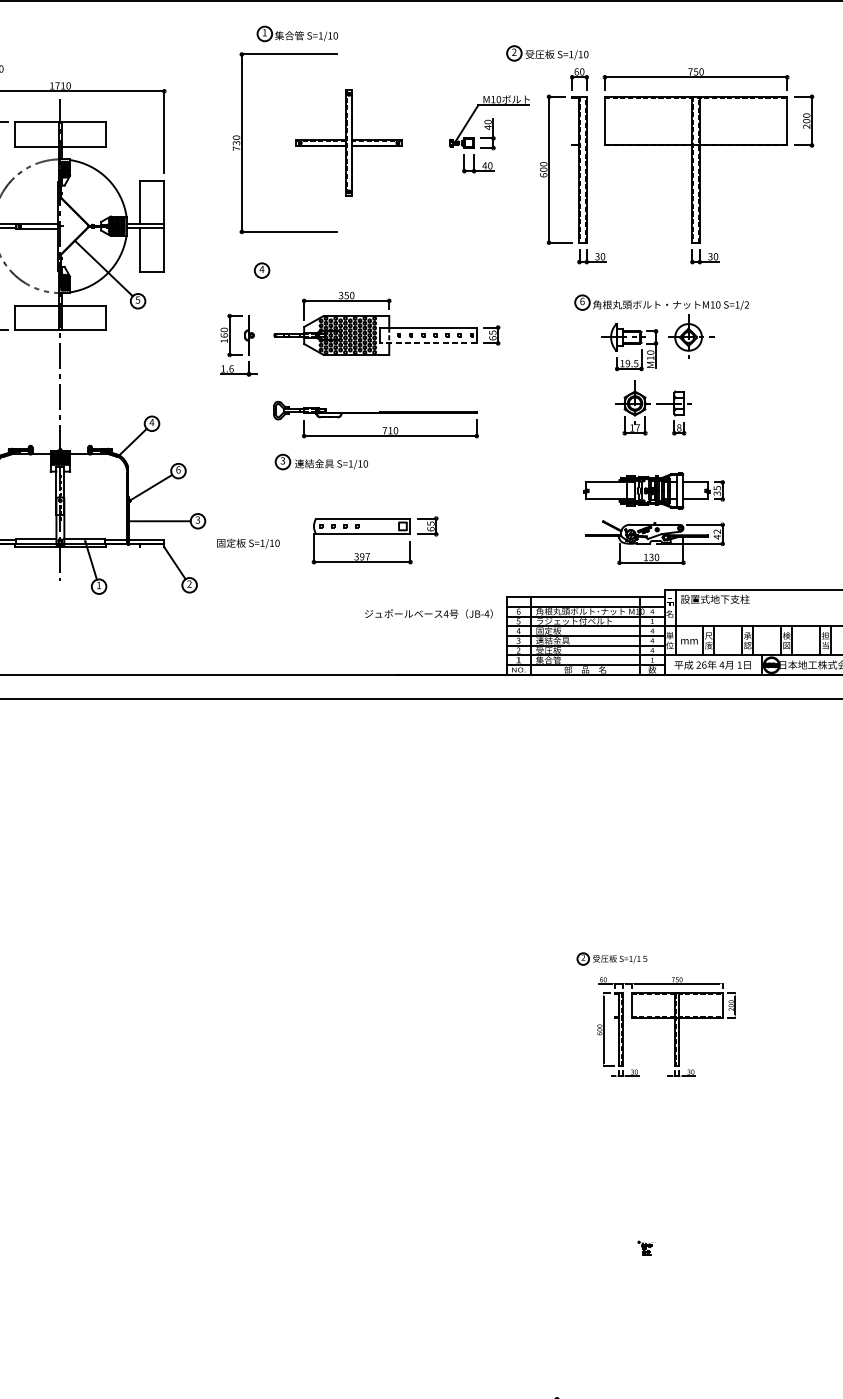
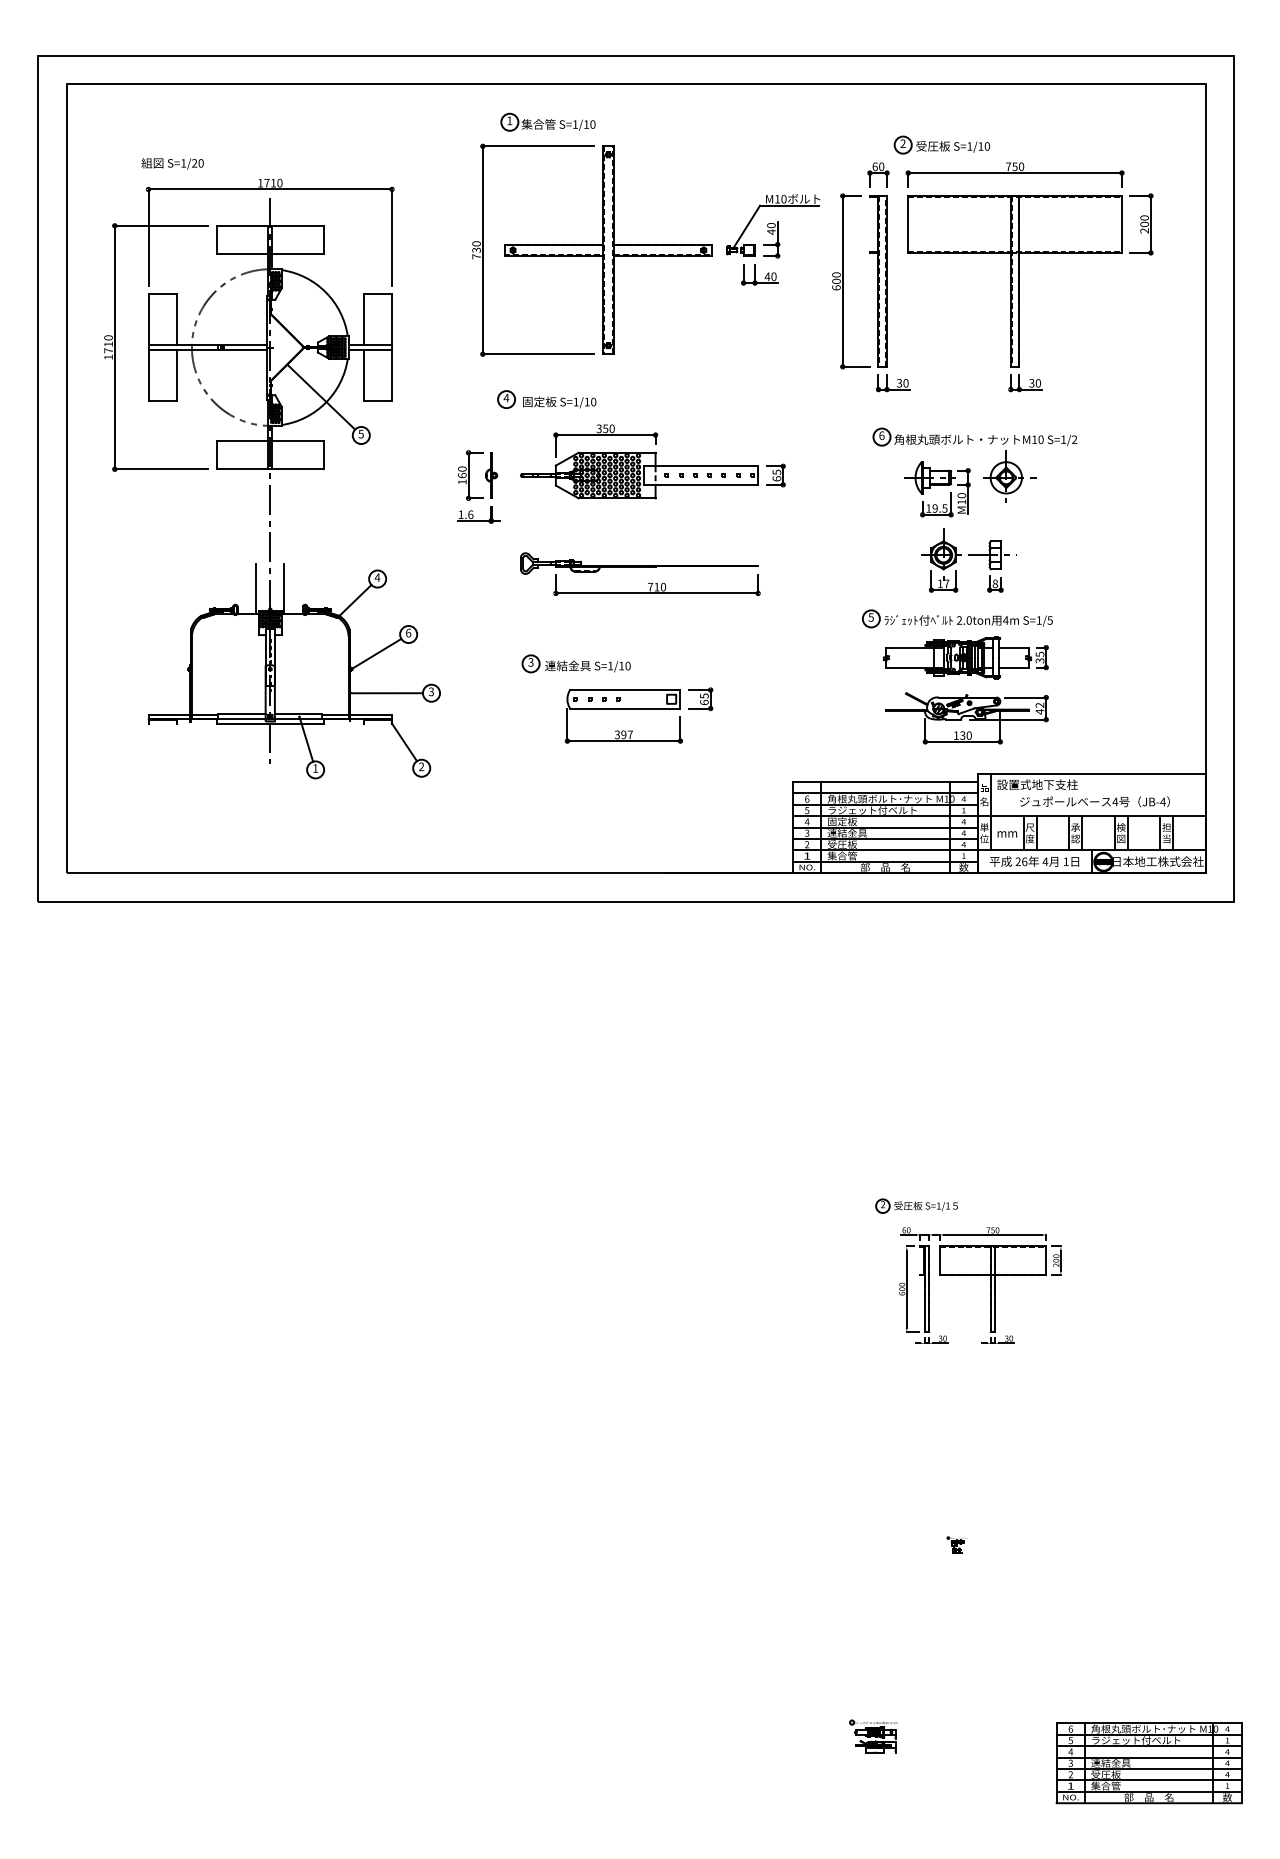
part: (547, 52) -> (941, 144), moved
part: (349, 142) -> (608, 249), size x1.67
line: (428, 343) -> (701, 484), dashed -> solid
line: (48, 431) -> (256, 588), added
line: (72, 431) -> (284, 588), added
part: (646, 457) -> (957, 618), added
part: (320, 461) -> (575, 663), moved
text: (248, 543) -> (559, 402), moved
text: (428, 613) -> (1094, 801), moved

